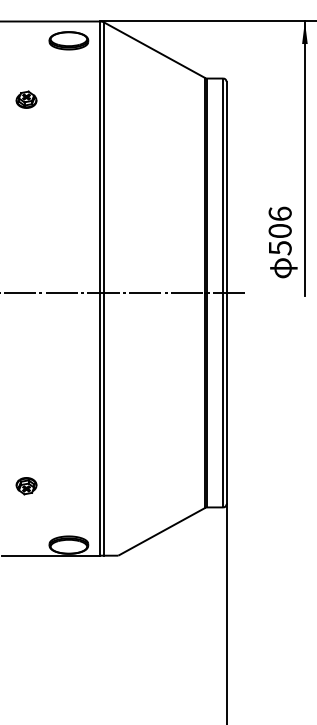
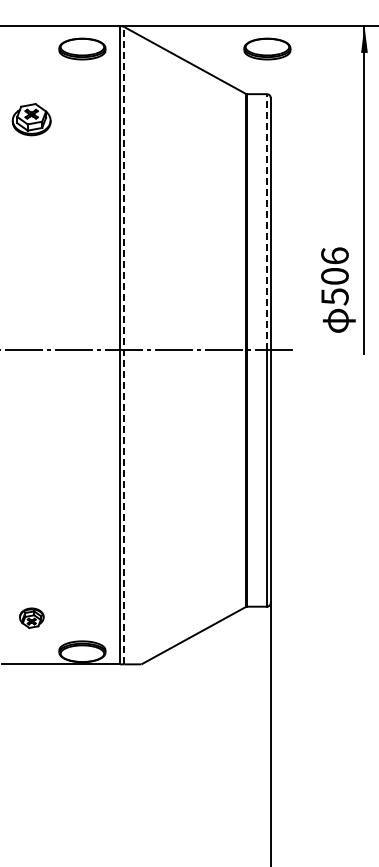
part: (223, 40) -> (267, 48), added
part: (26, 99) -> (31, 119), size x1.6
line: (222, 185) -> (266, 221), solid -> dashed
line: (104, 288) -> (124, 345), solid -> dashed
part: (26, 486) -> (31, 618), moved

